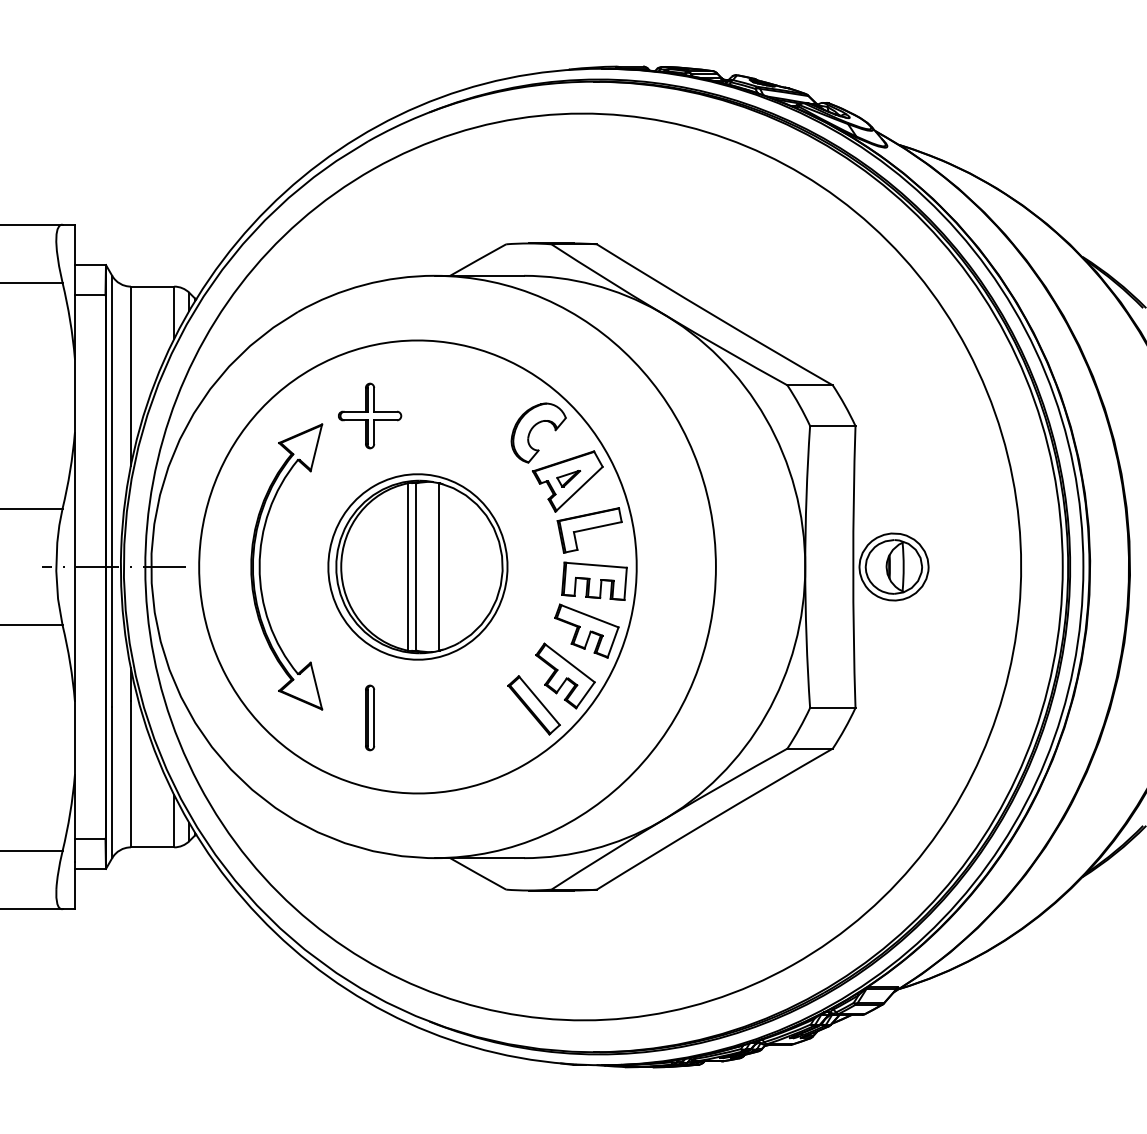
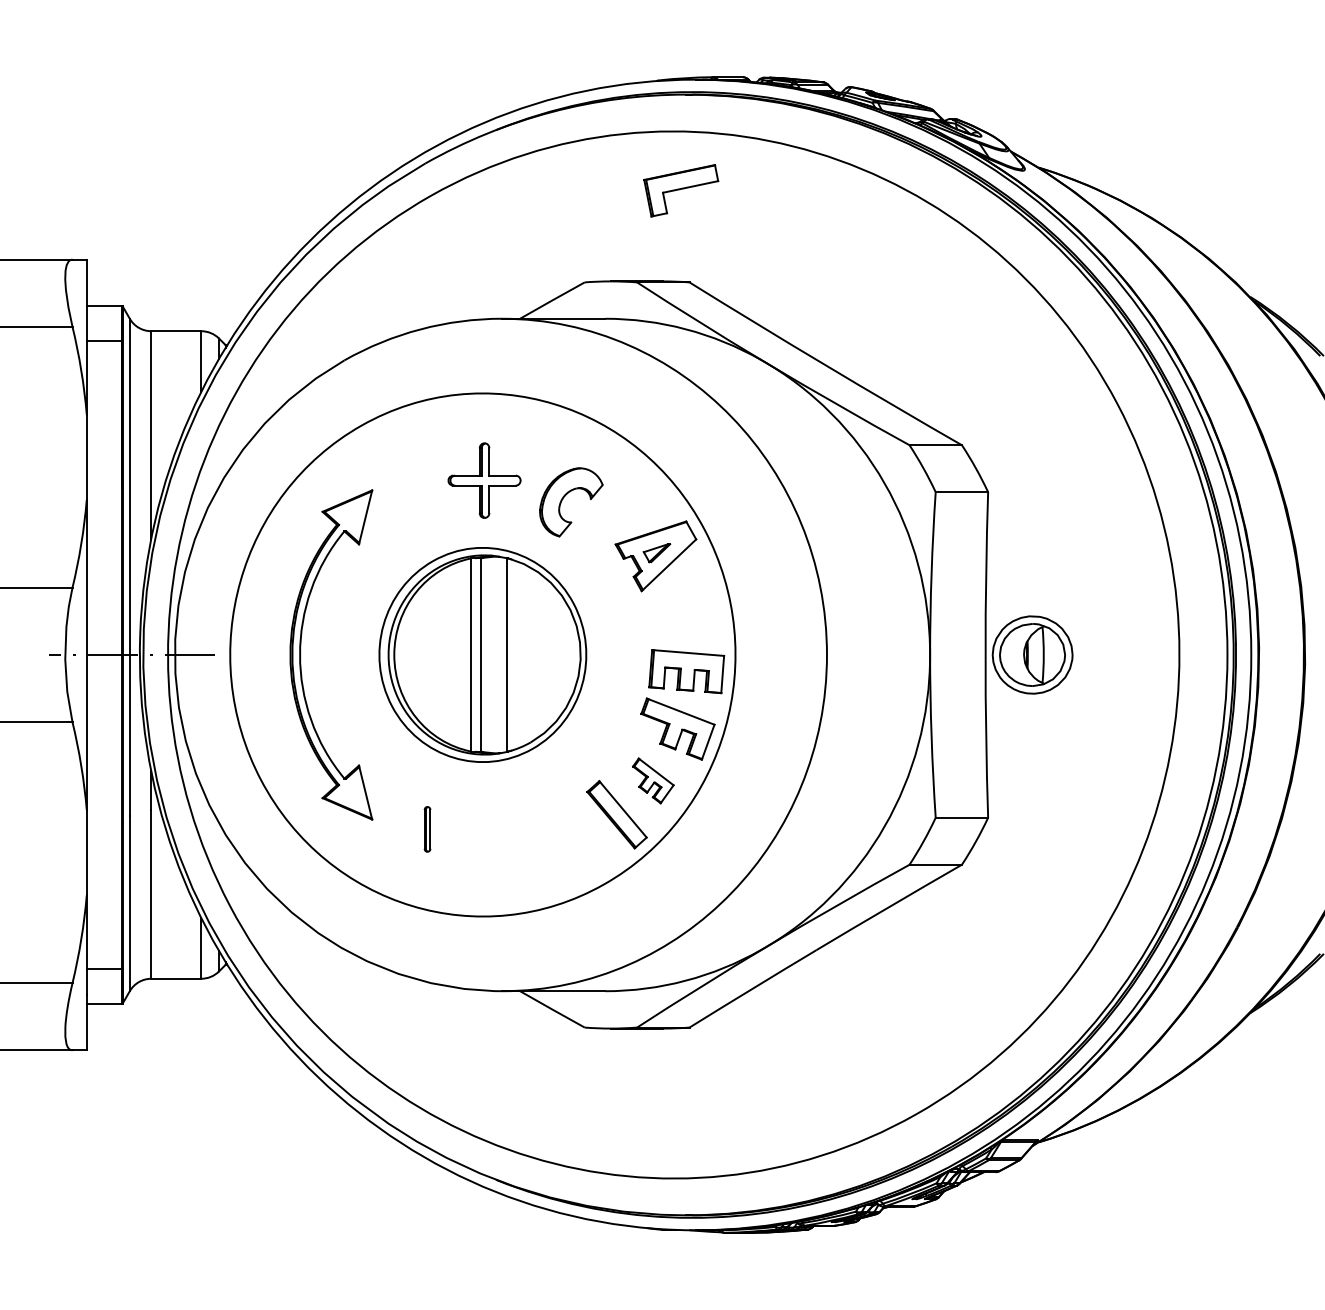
part: (369, 415) -> (484, 480), moved
part: (533, 428) -> (565, 496), moved
part: (589, 530) -> (681, 190), moved
part: (565, 675) -> (653, 780), size x0.6
part: (369, 718) -> (427, 829), size x0.6

